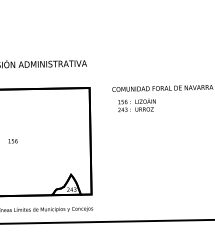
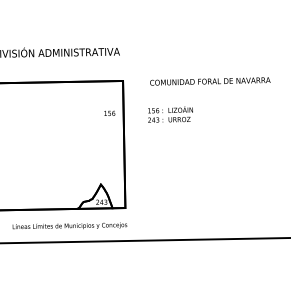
text: (136, 105) -> (170, 114), moved
text: (12, 140) -> (109, 112), moved

